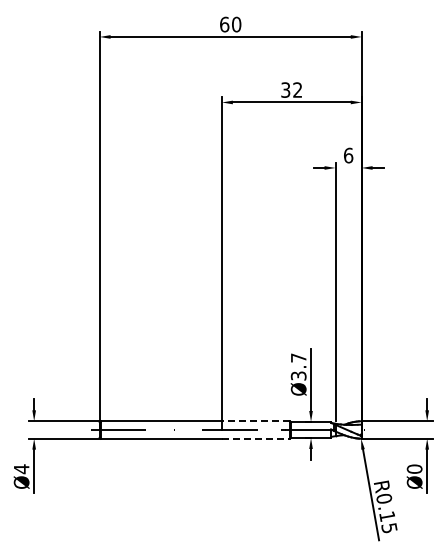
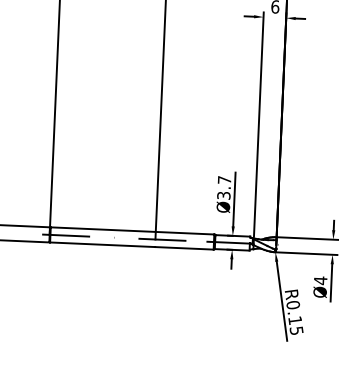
line: (255, 421) -> (184, 233), dashed -> solid
line: (255, 438) -> (184, 248), dashed -> solid
text: (414, 469) -> (320, 280), Ø0 -> Ø4

